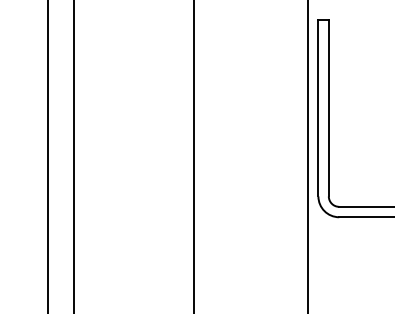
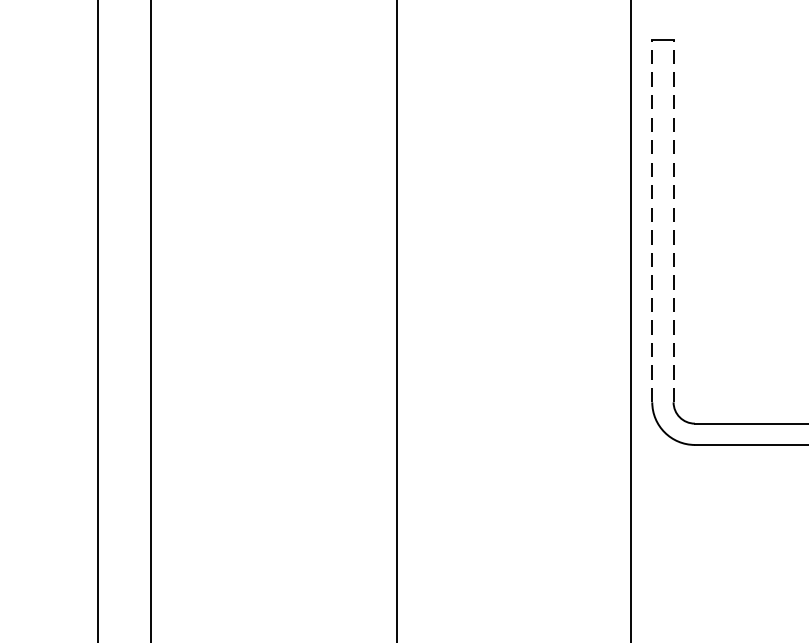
line: (318, 107) -> (652, 220), solid -> dashed
line: (328, 107) -> (672, 220), solid -> dashed

